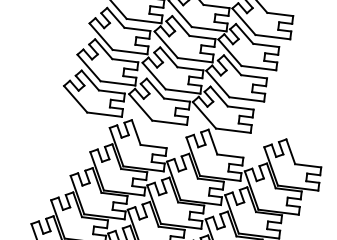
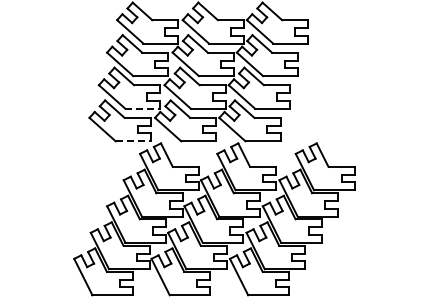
line: (118, 83) -> (143, 108), solid -> dashed
line: (104, 114) -> (133, 141), solid -> dashed

